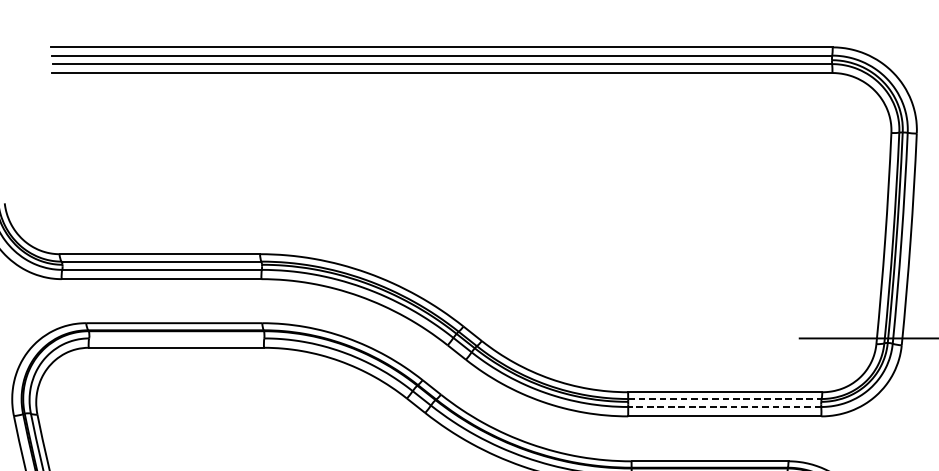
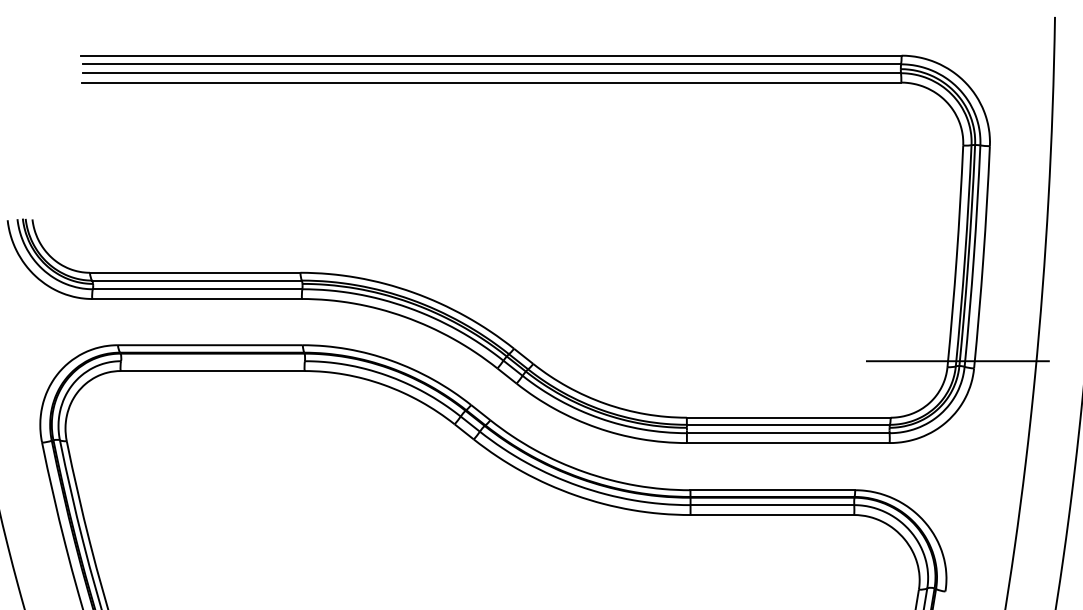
line: (724, 398) -> (788, 424), dashed -> solid
line: (724, 407) -> (787, 433), dashed -> solid

